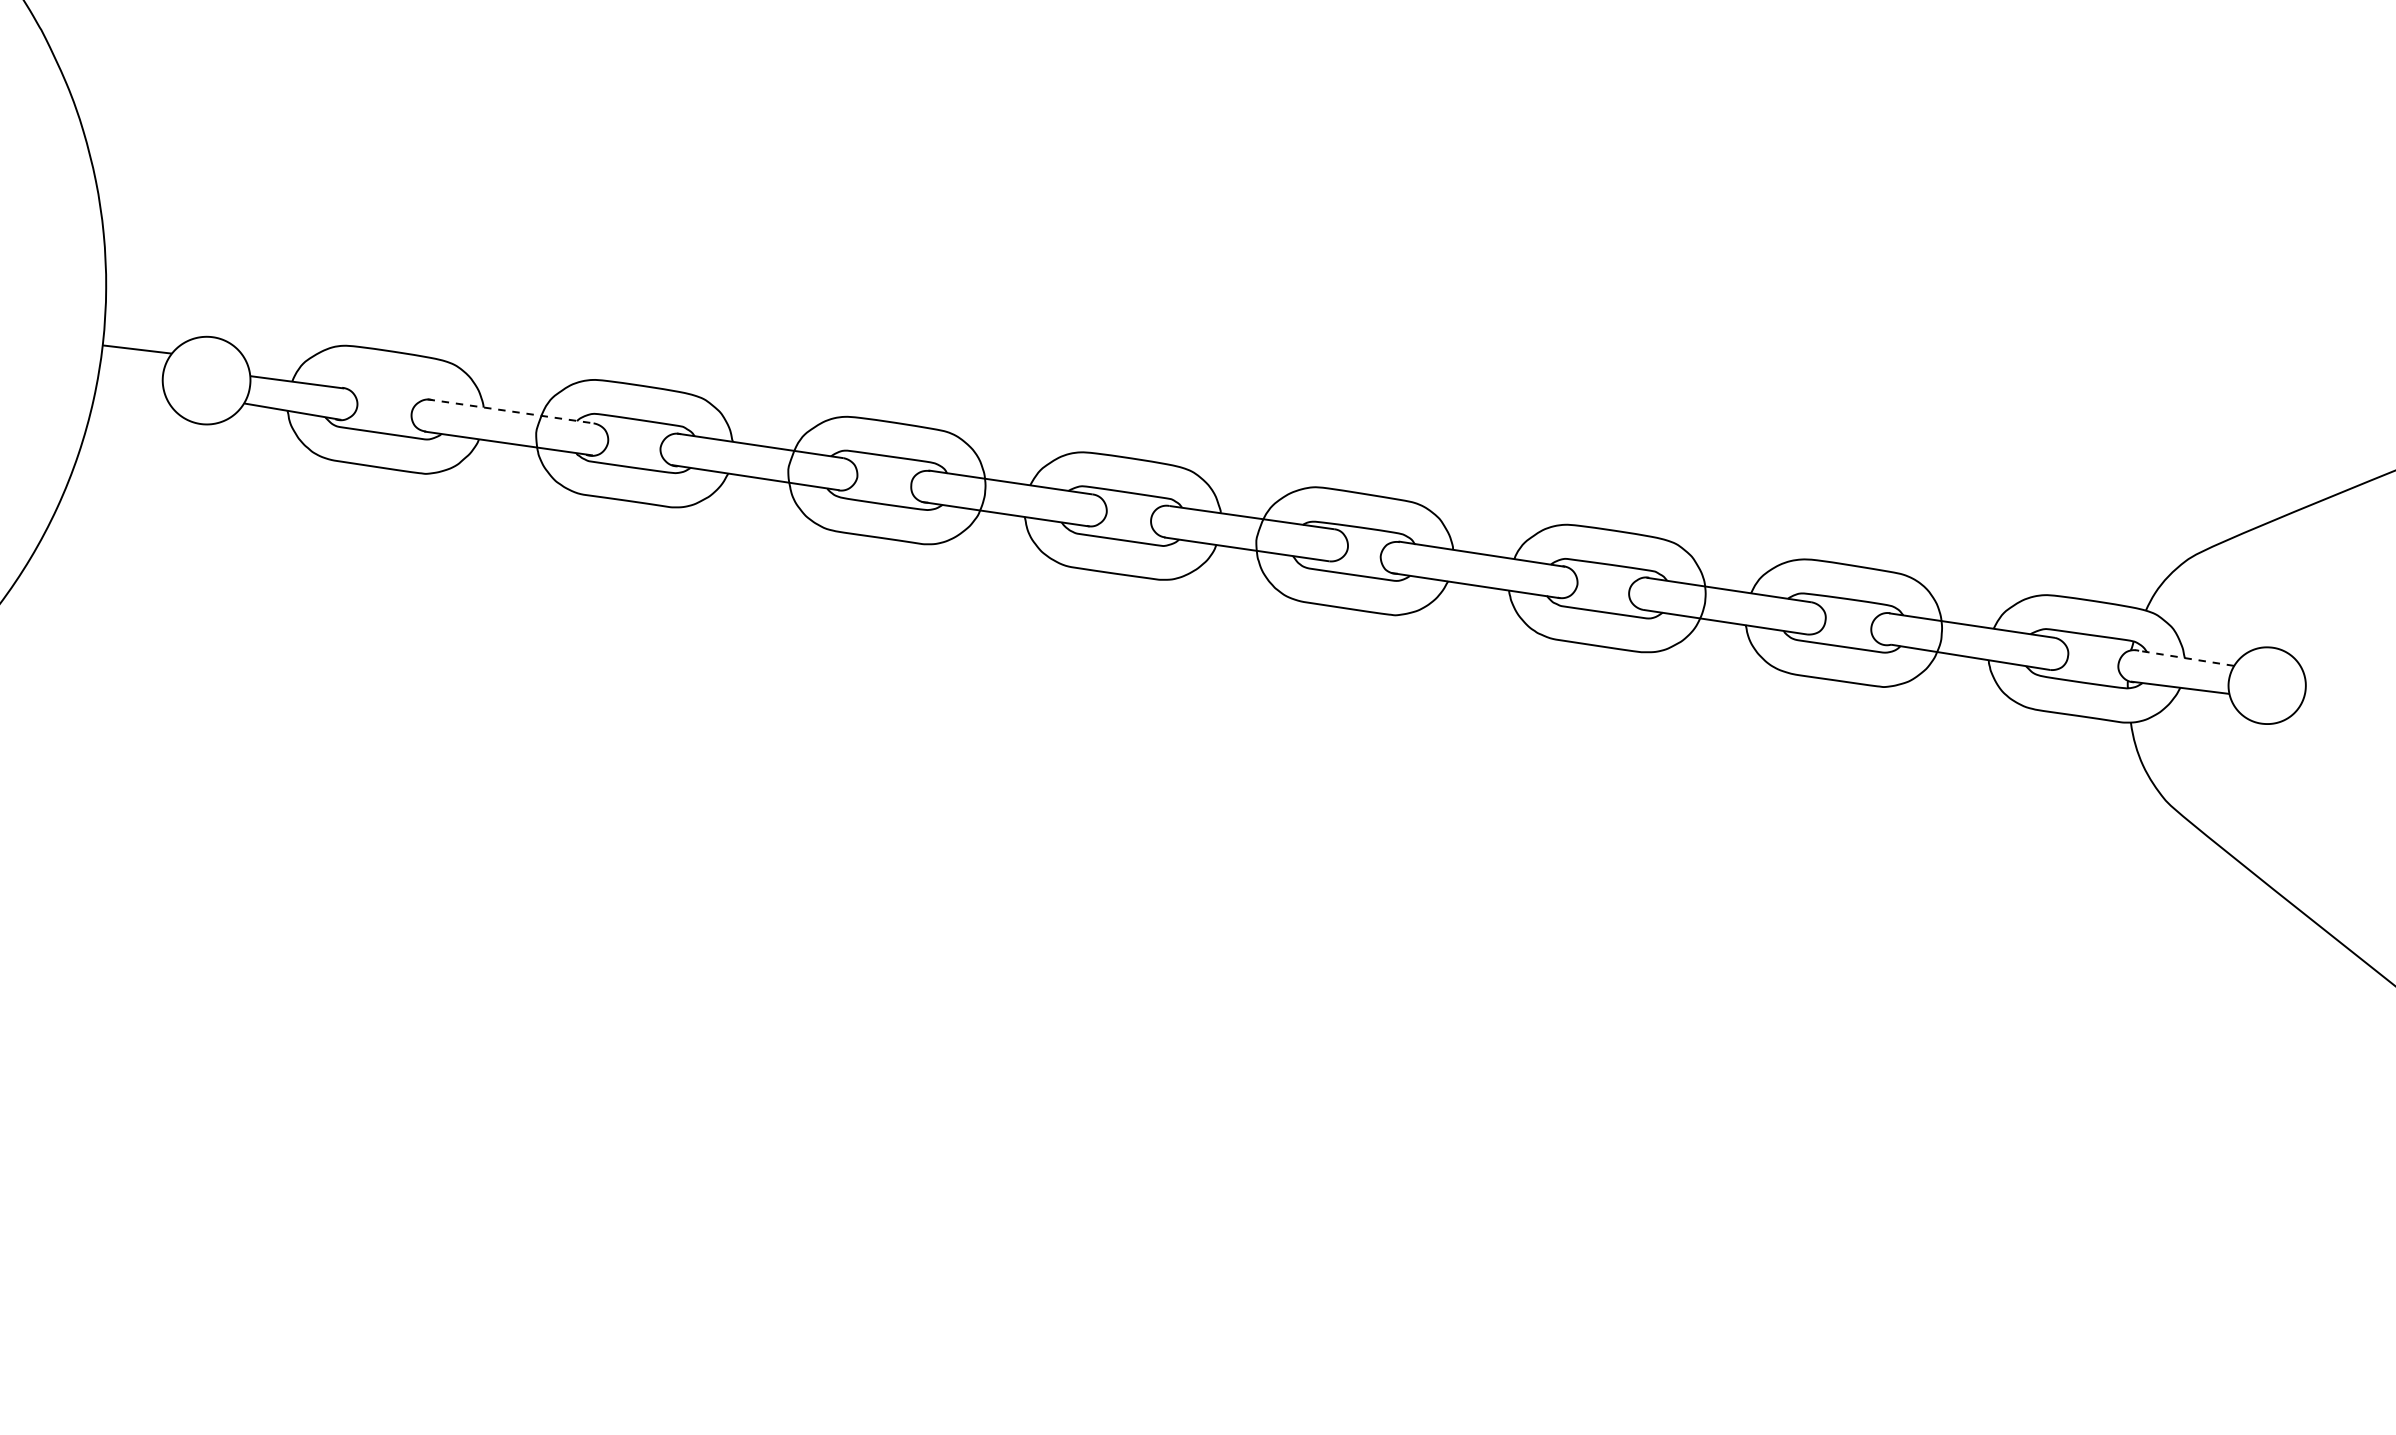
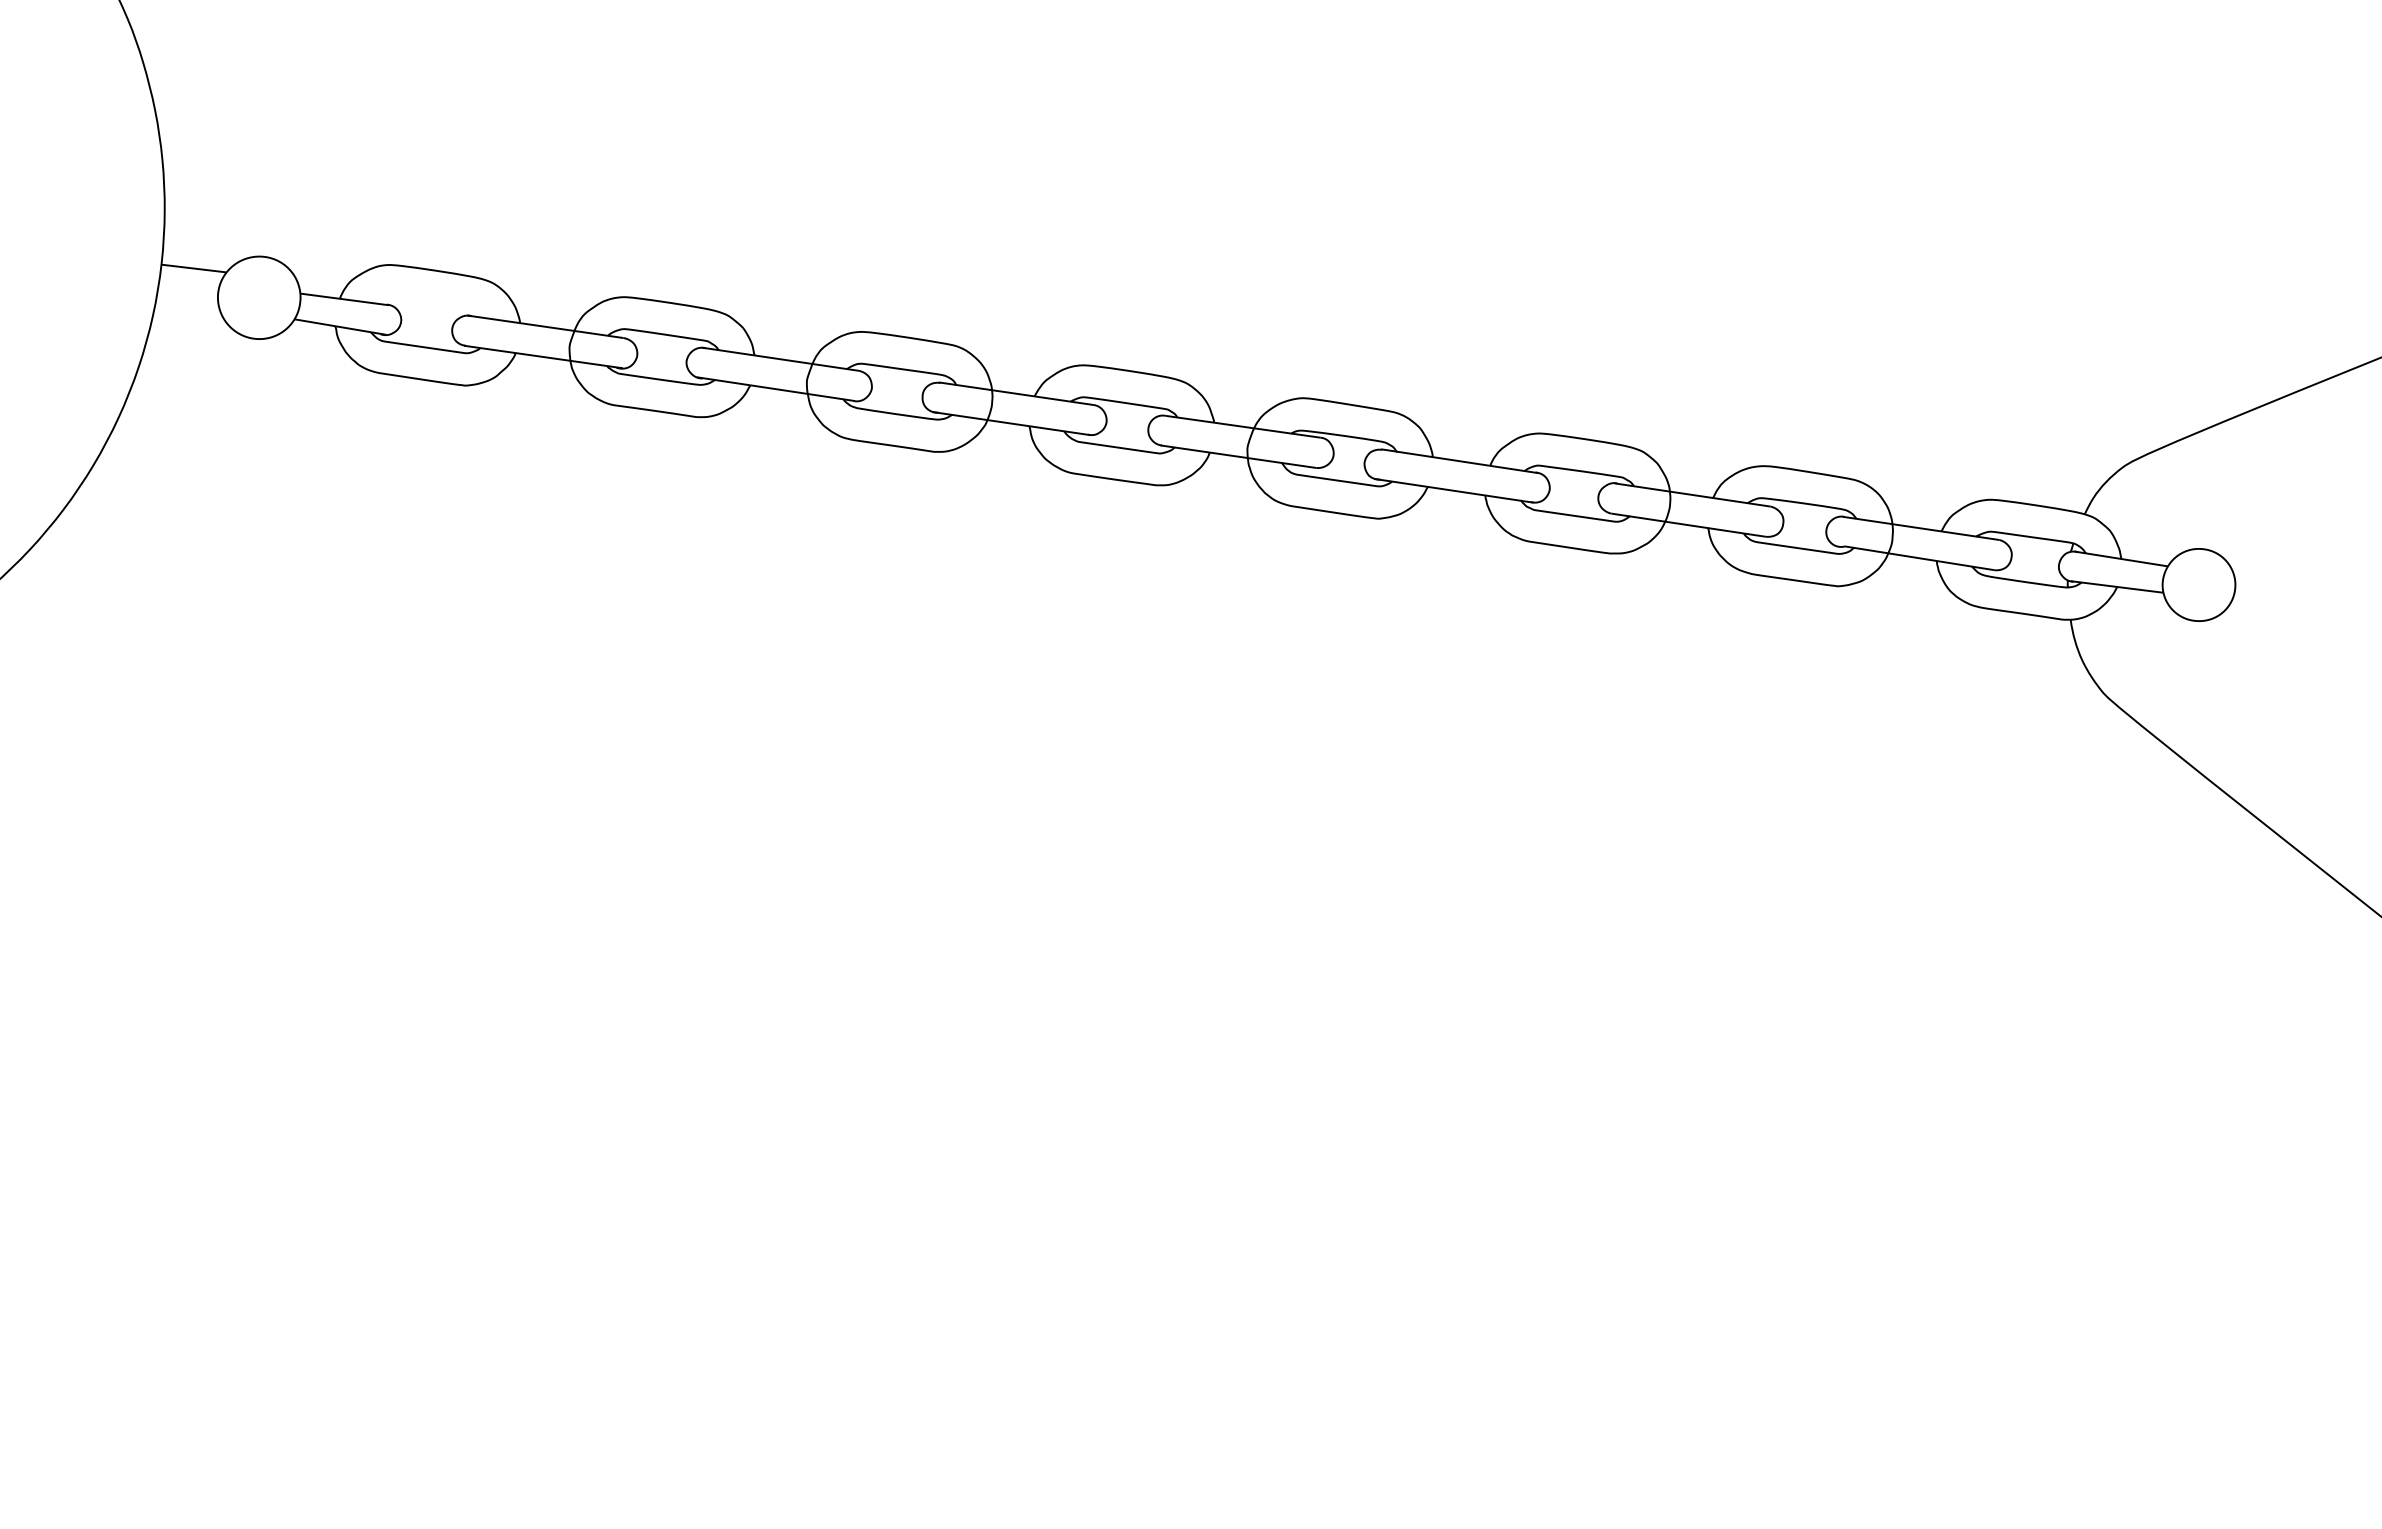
line: (510, 411) -> (545, 326), dashed -> solid
line: (2183, 657) -> (2120, 558), dashed -> solid

